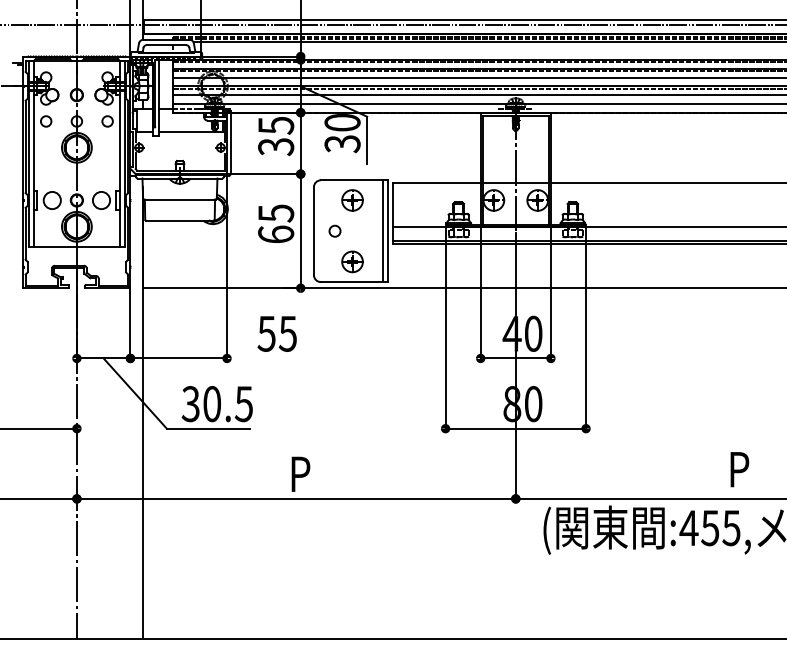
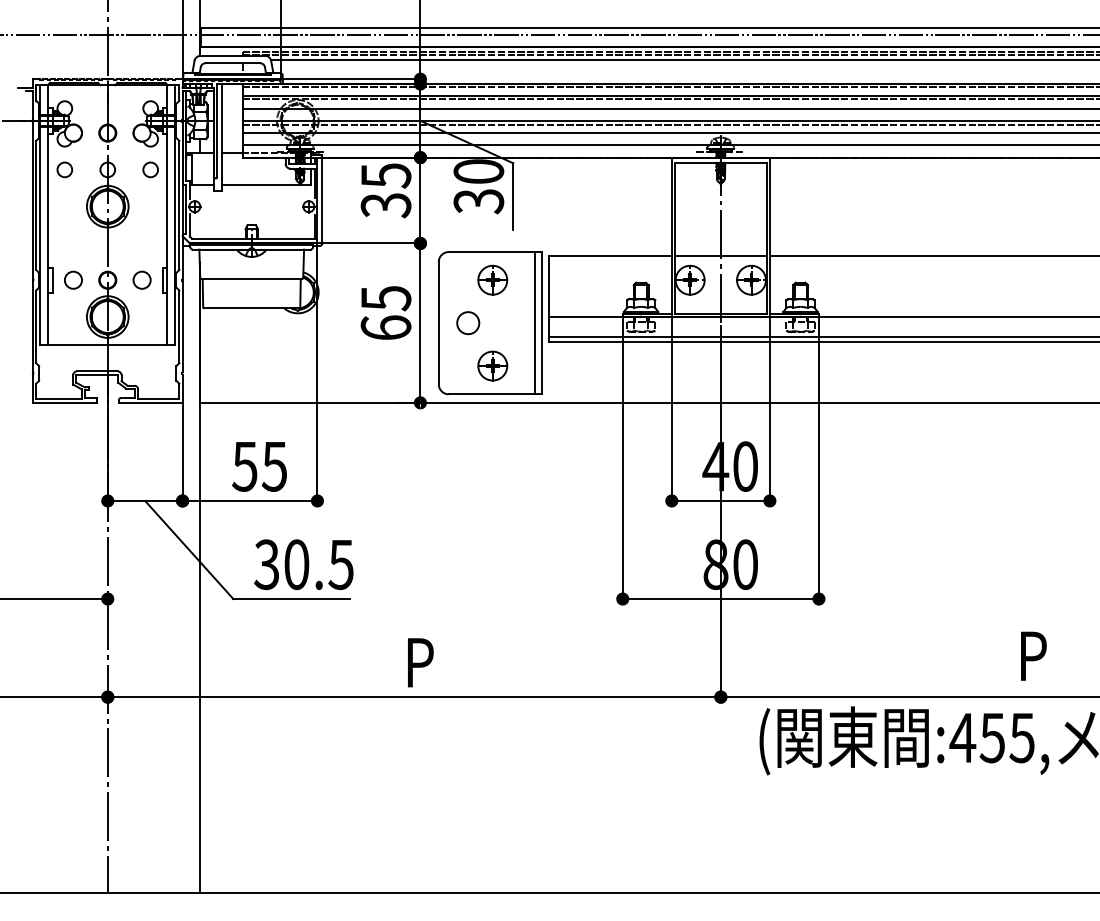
circle: (52, 199) -> (73, 279), size x0.71
circle: (101, 199) -> (141, 279), size x0.71
circle: (335, 231) -> (468, 323), size x1.43
text: (277, 333) -> (259, 466), moved

